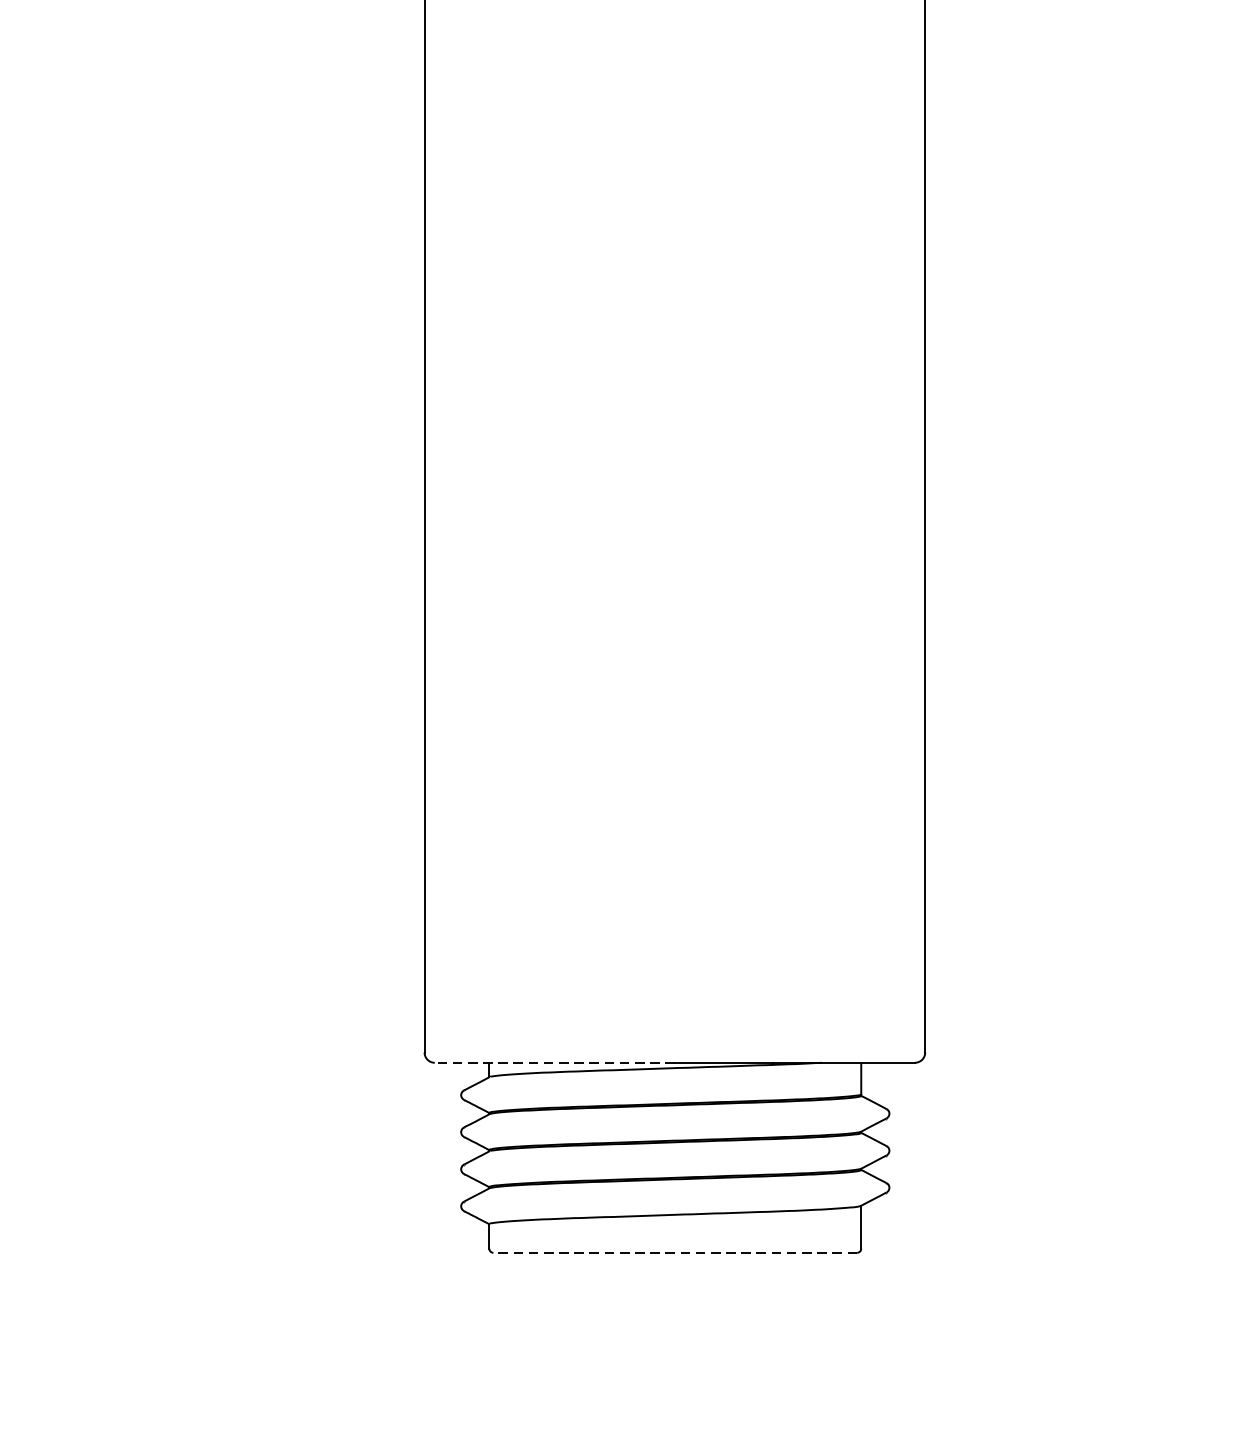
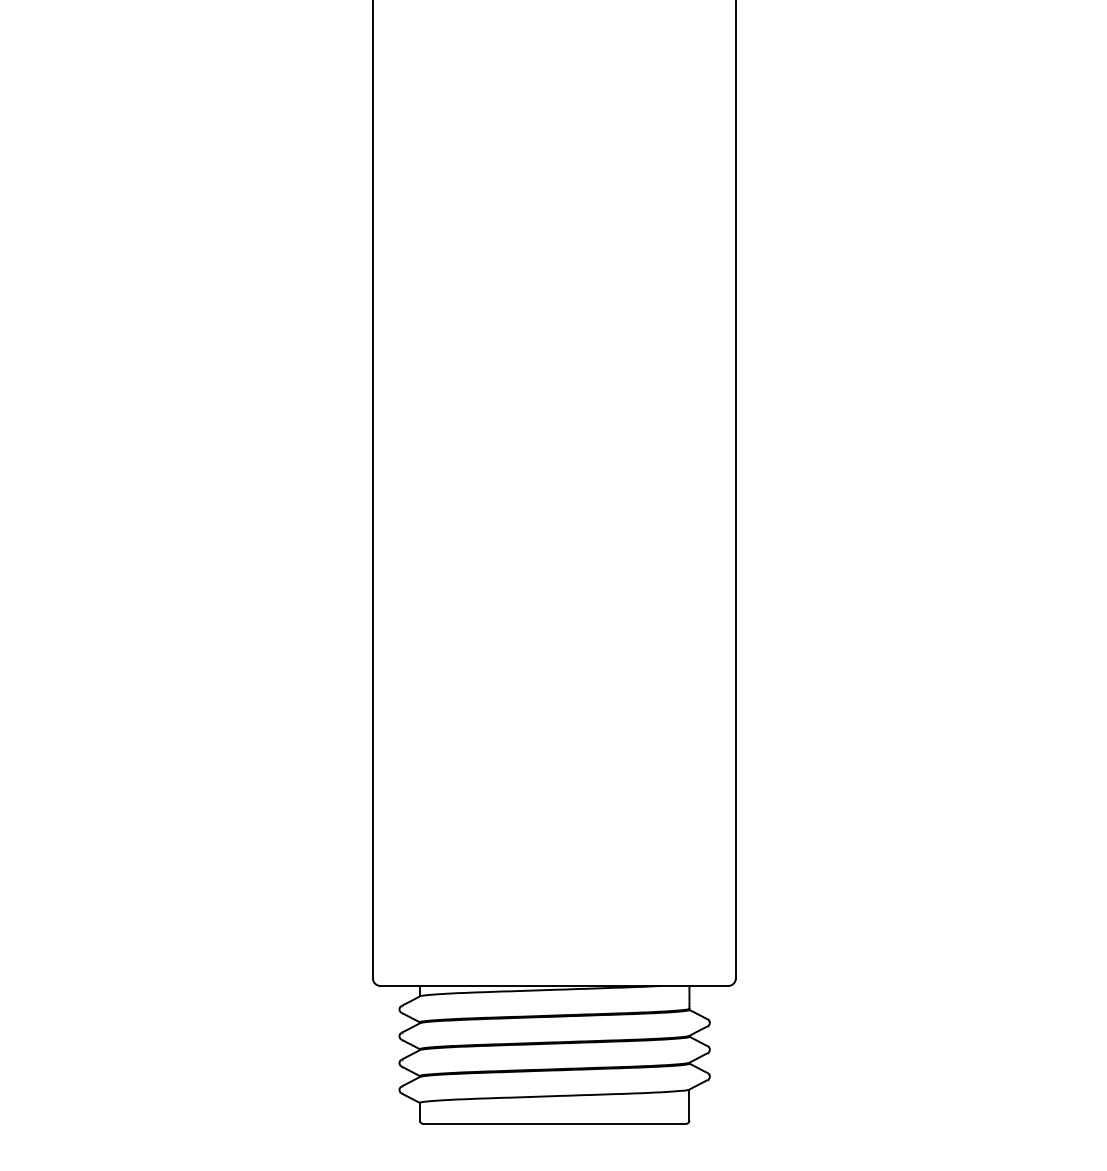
line: (553, 1062) -> (466, 985), dashed -> solid
line: (675, 1252) -> (554, 1123), dashed -> solid

